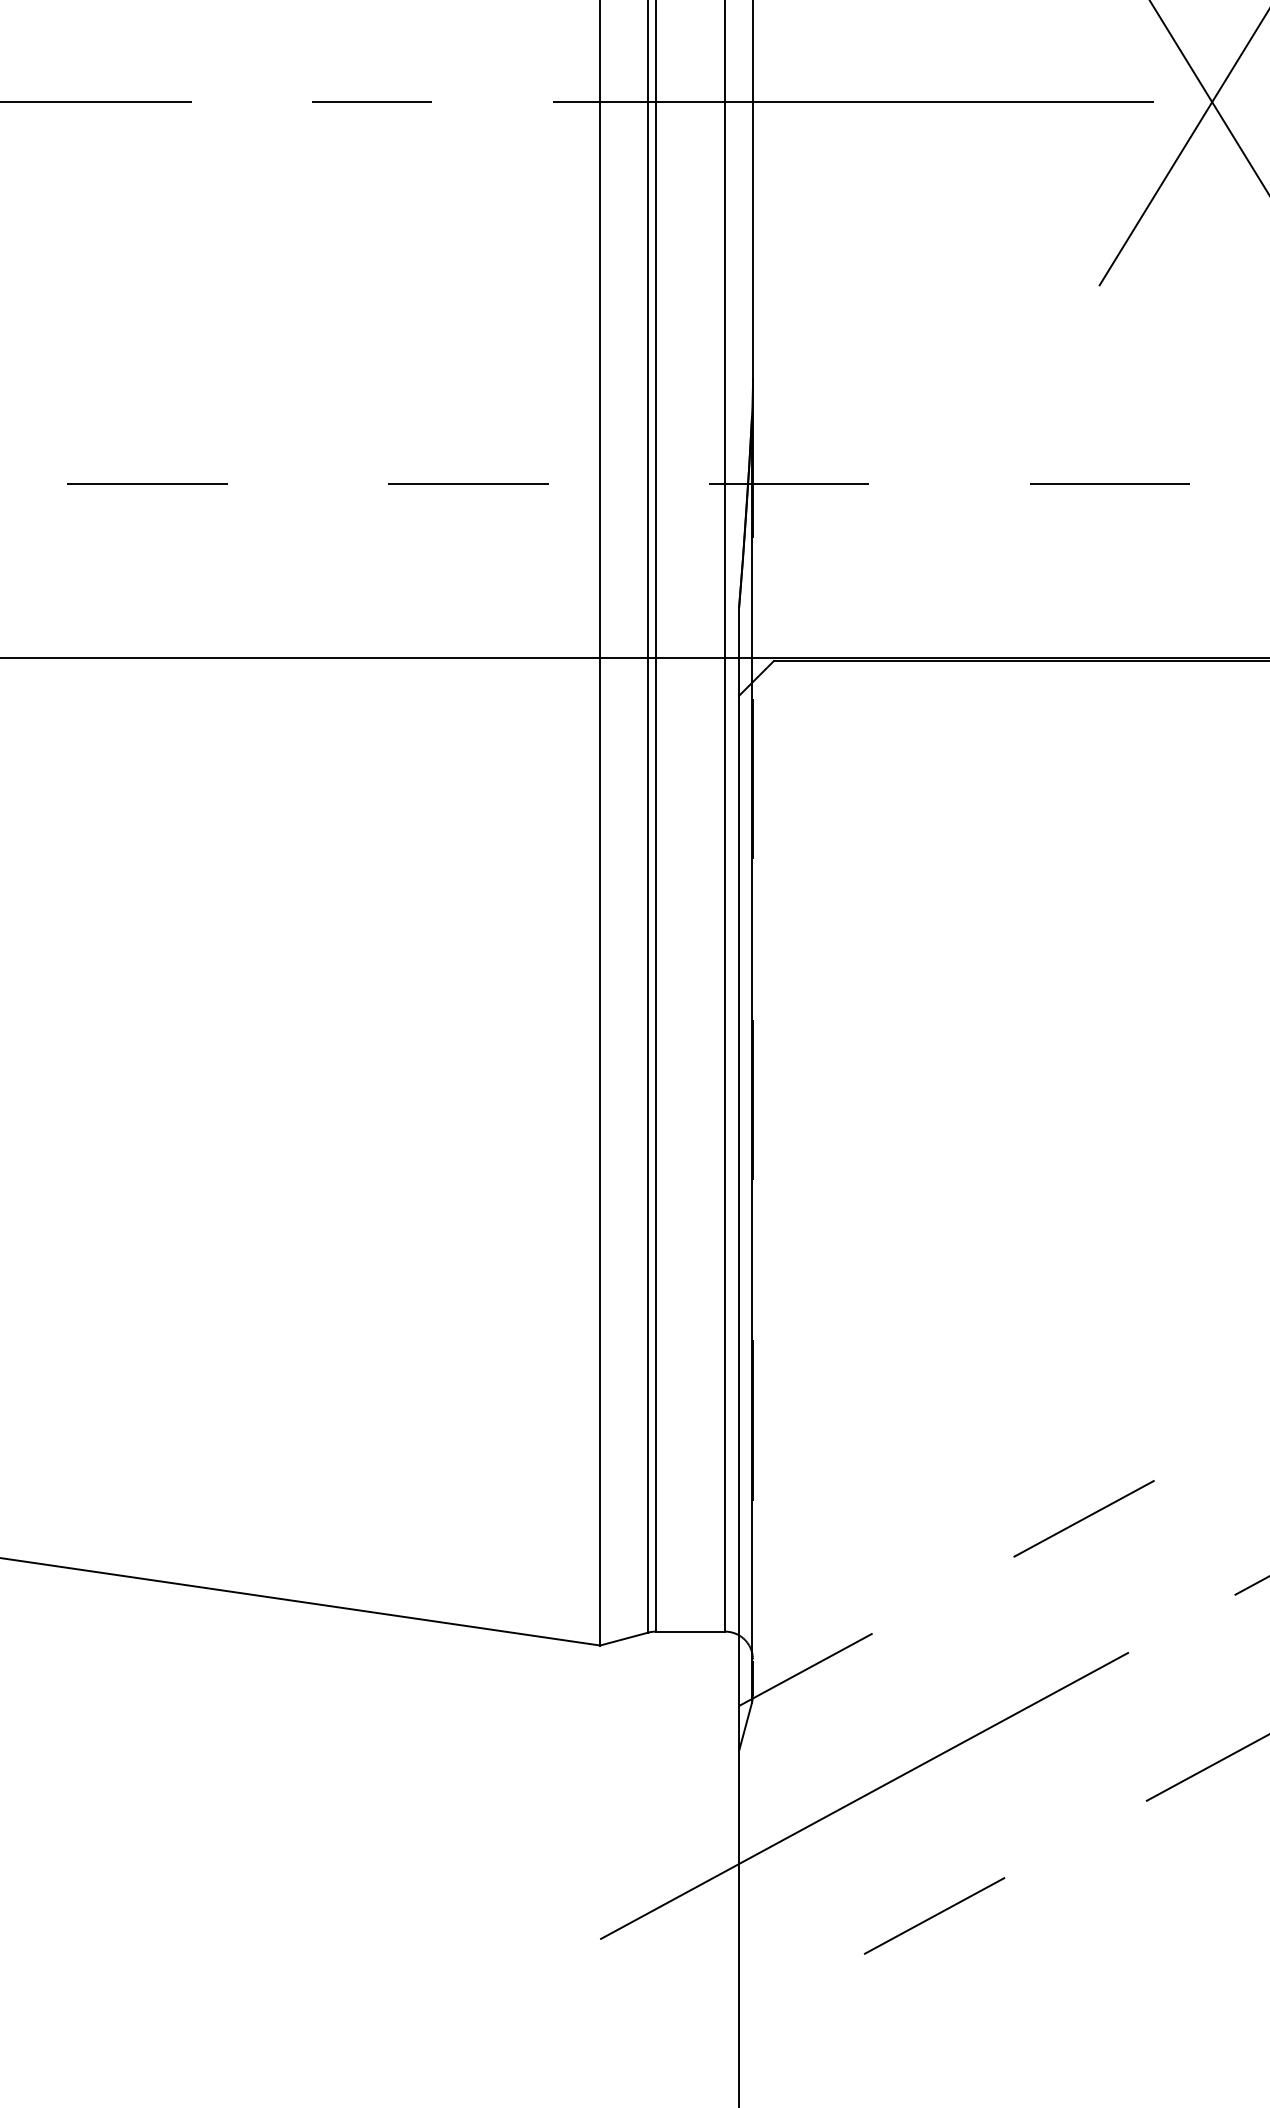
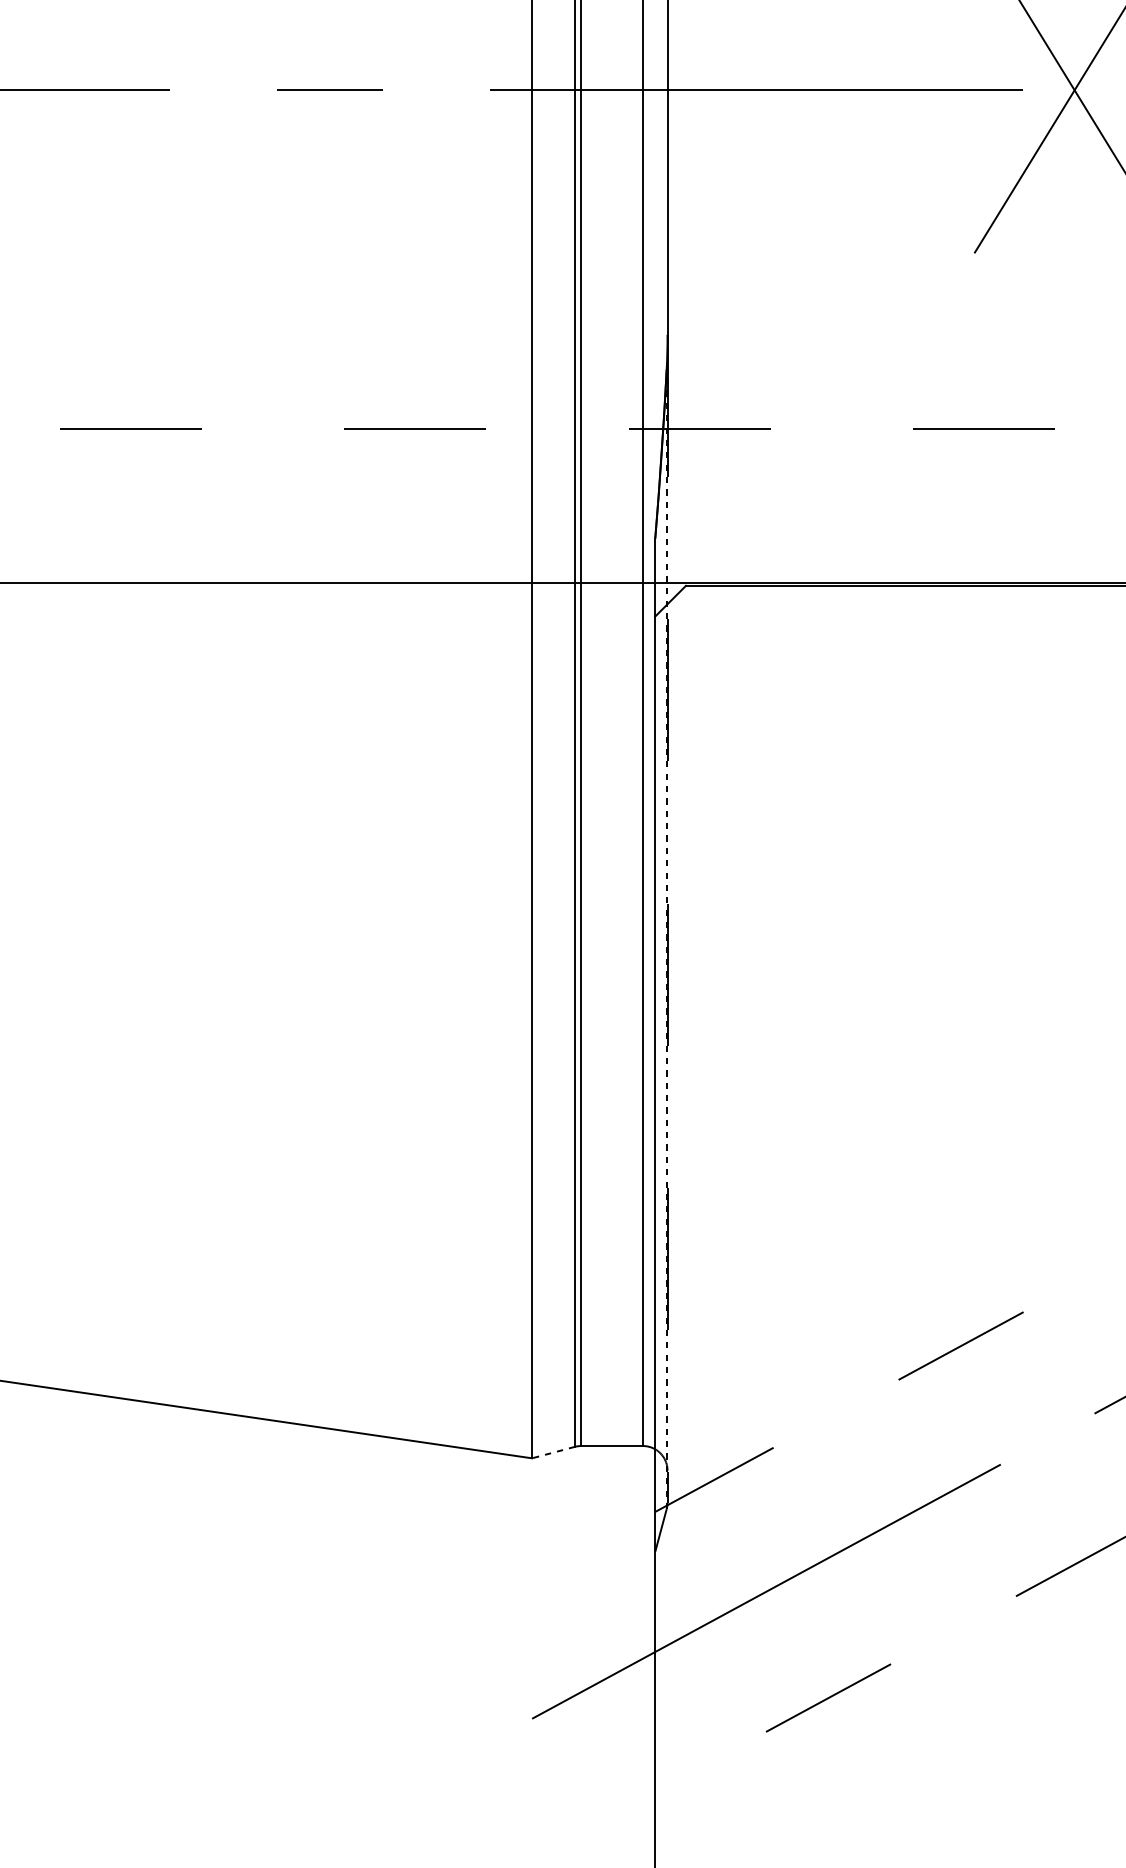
line: (752, 1059) -> (667, 938), solid -> dashed
line: (624, 1639) -> (553, 1452), solid -> dashed

